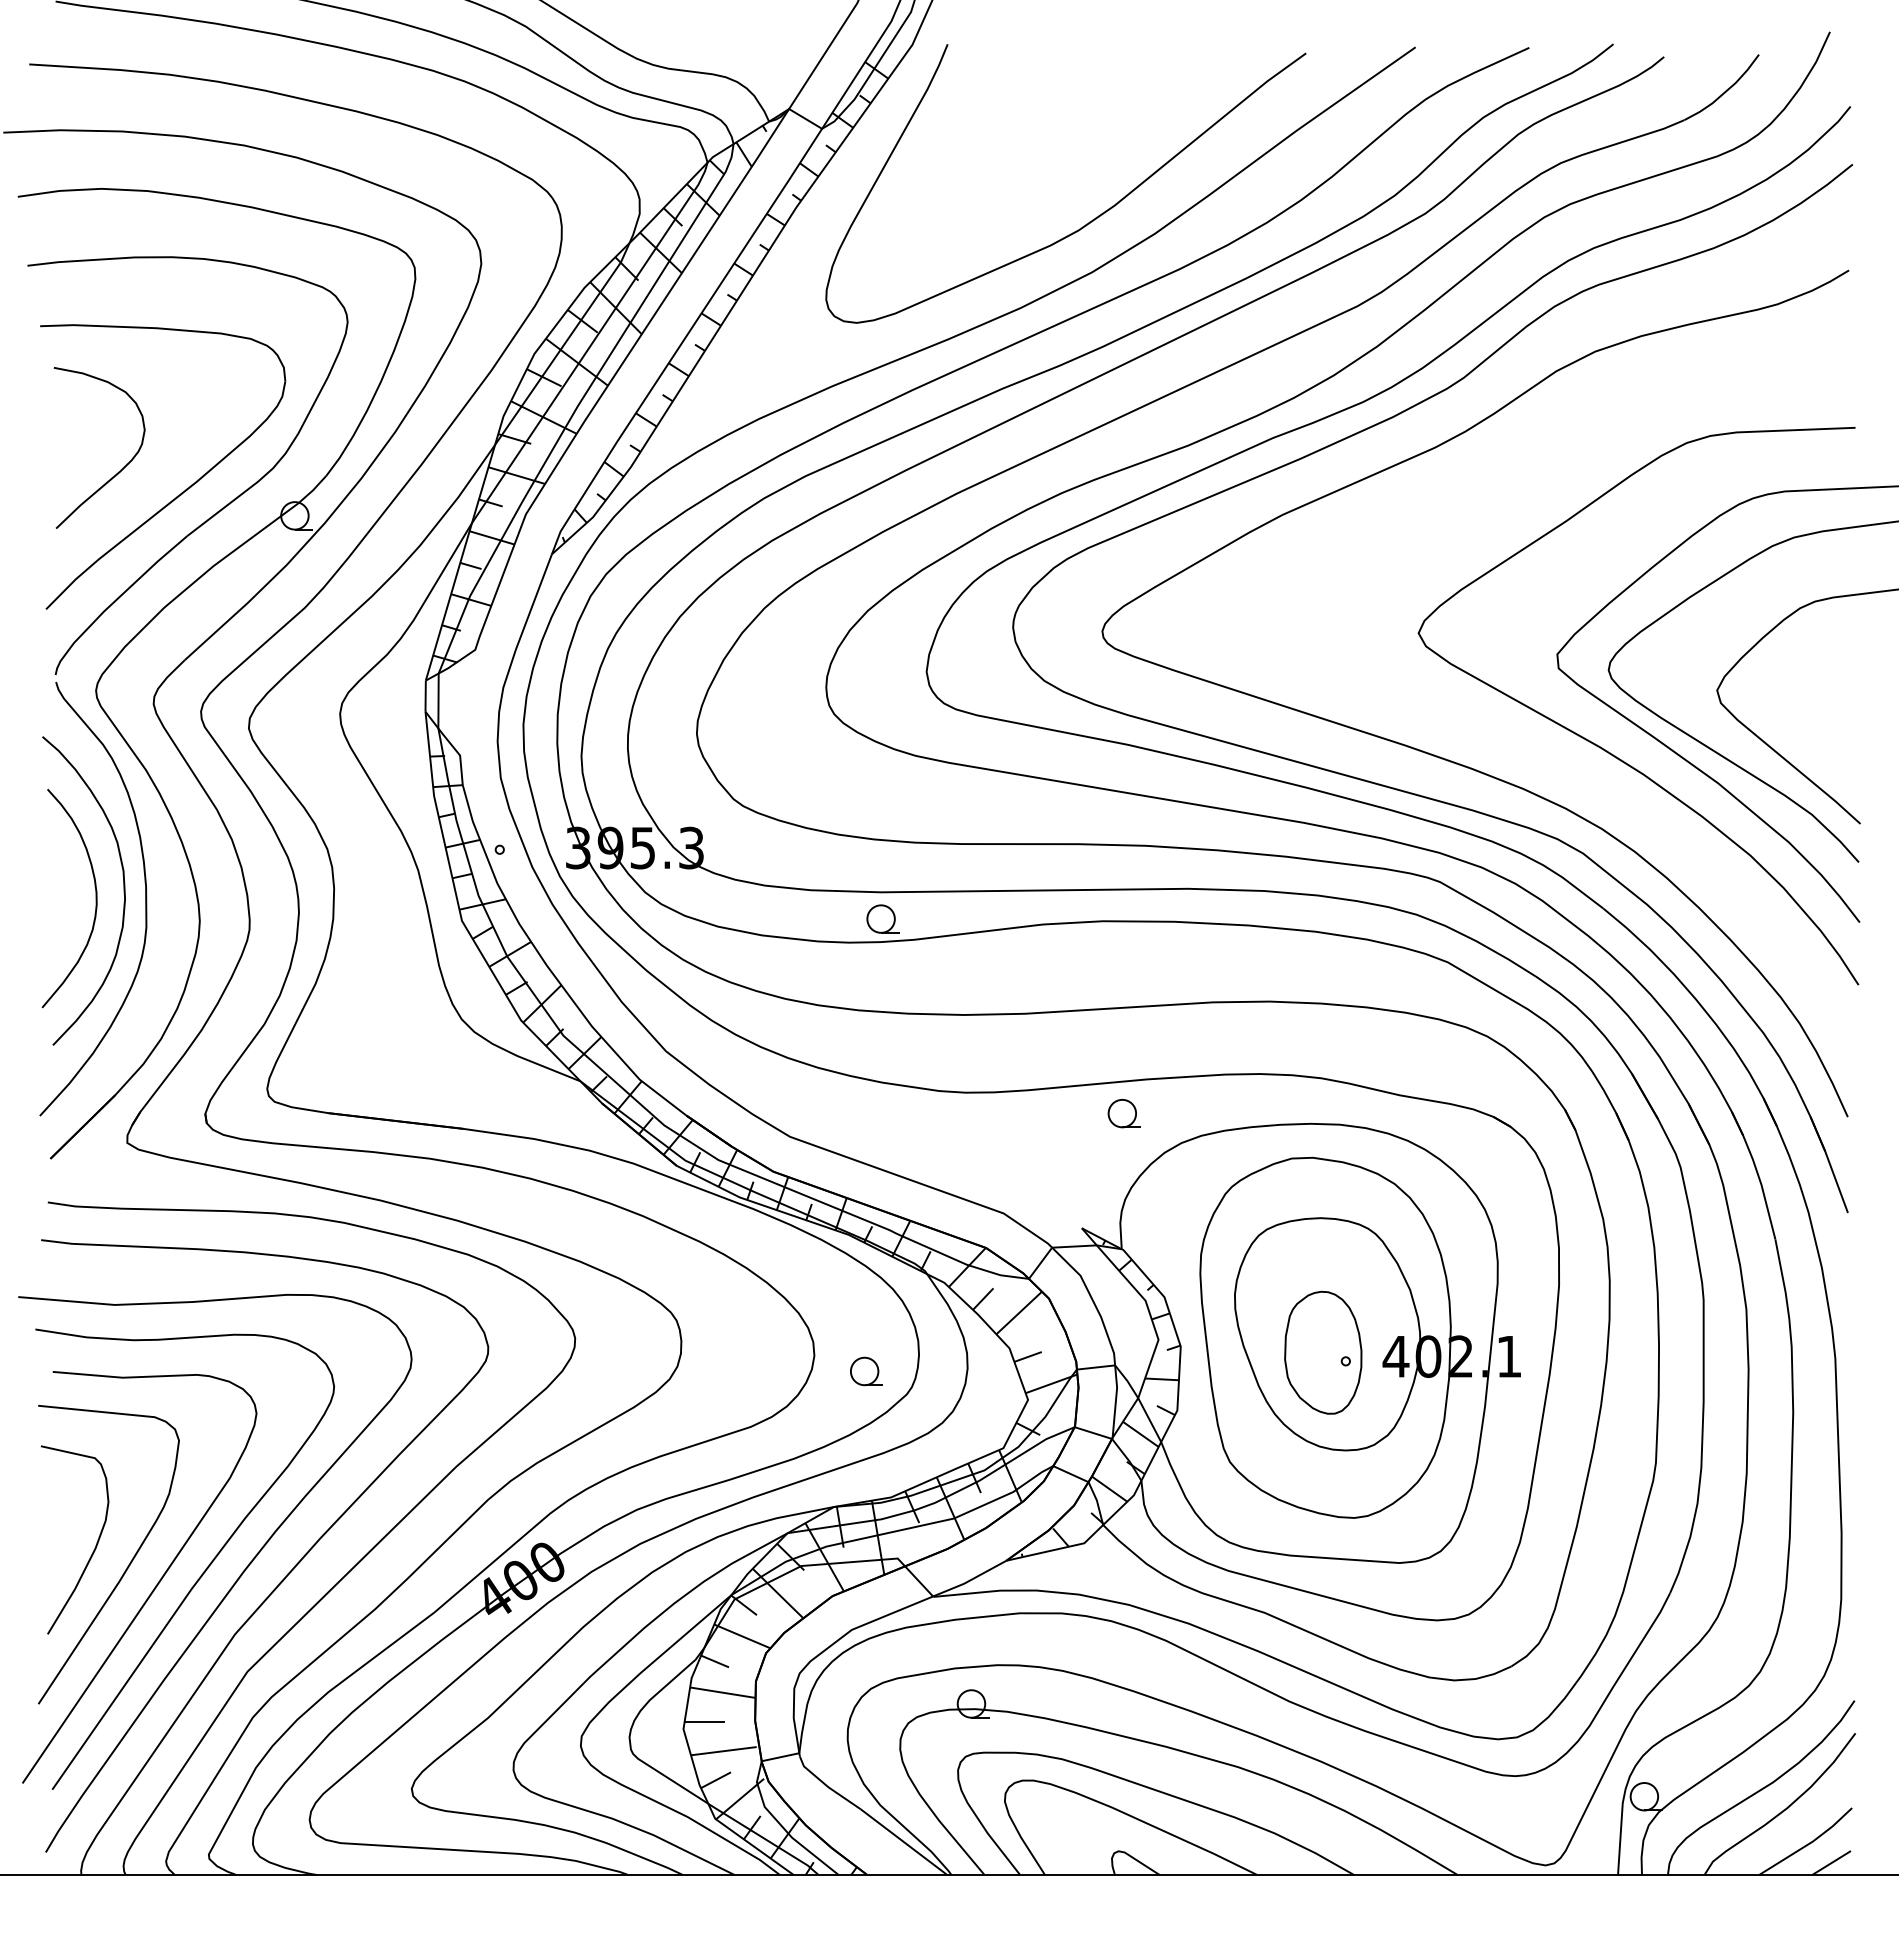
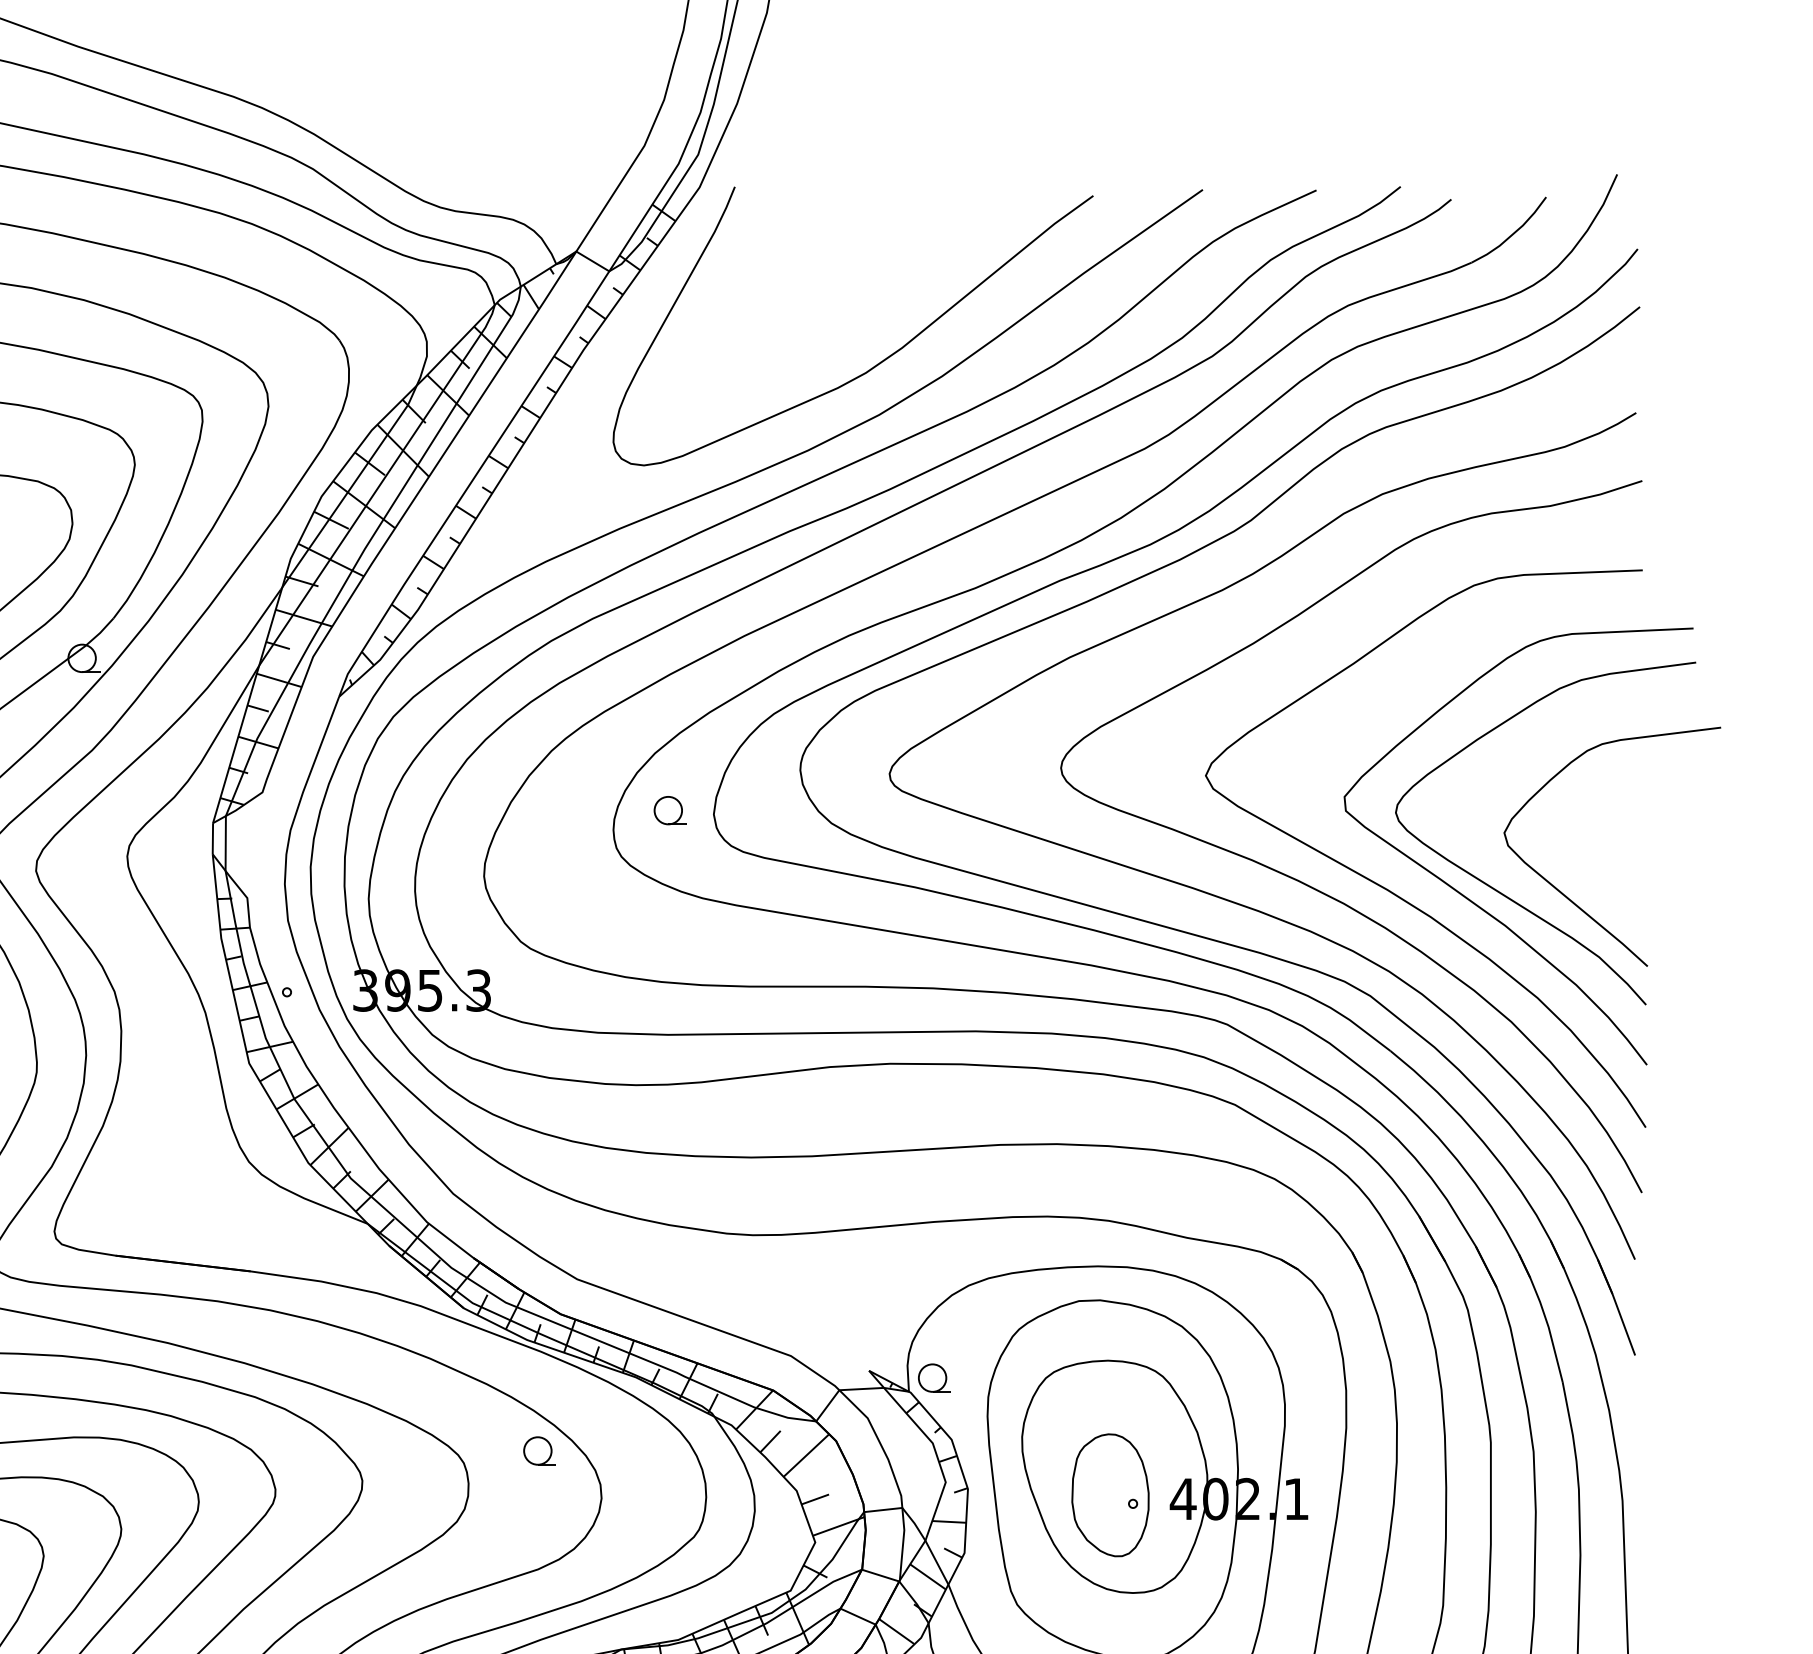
curve: (1535, 749) -> (1322, 892), added
part: (882, 918) -> (669, 810), moved
part: (1123, 1113) -> (933, 1378), moved
part: (866, 1371) -> (539, 1451), moved

